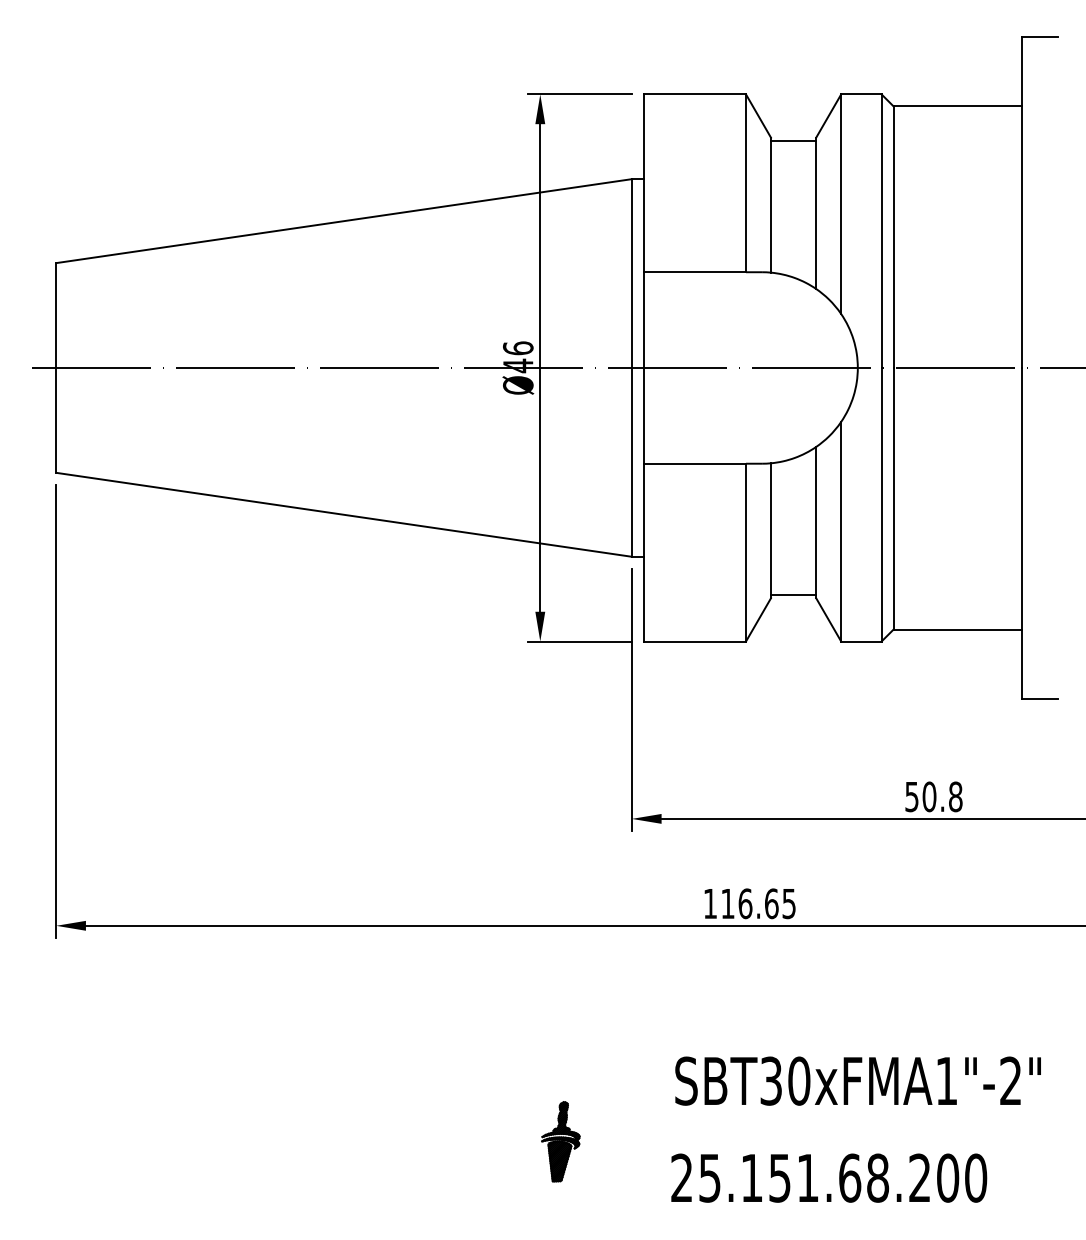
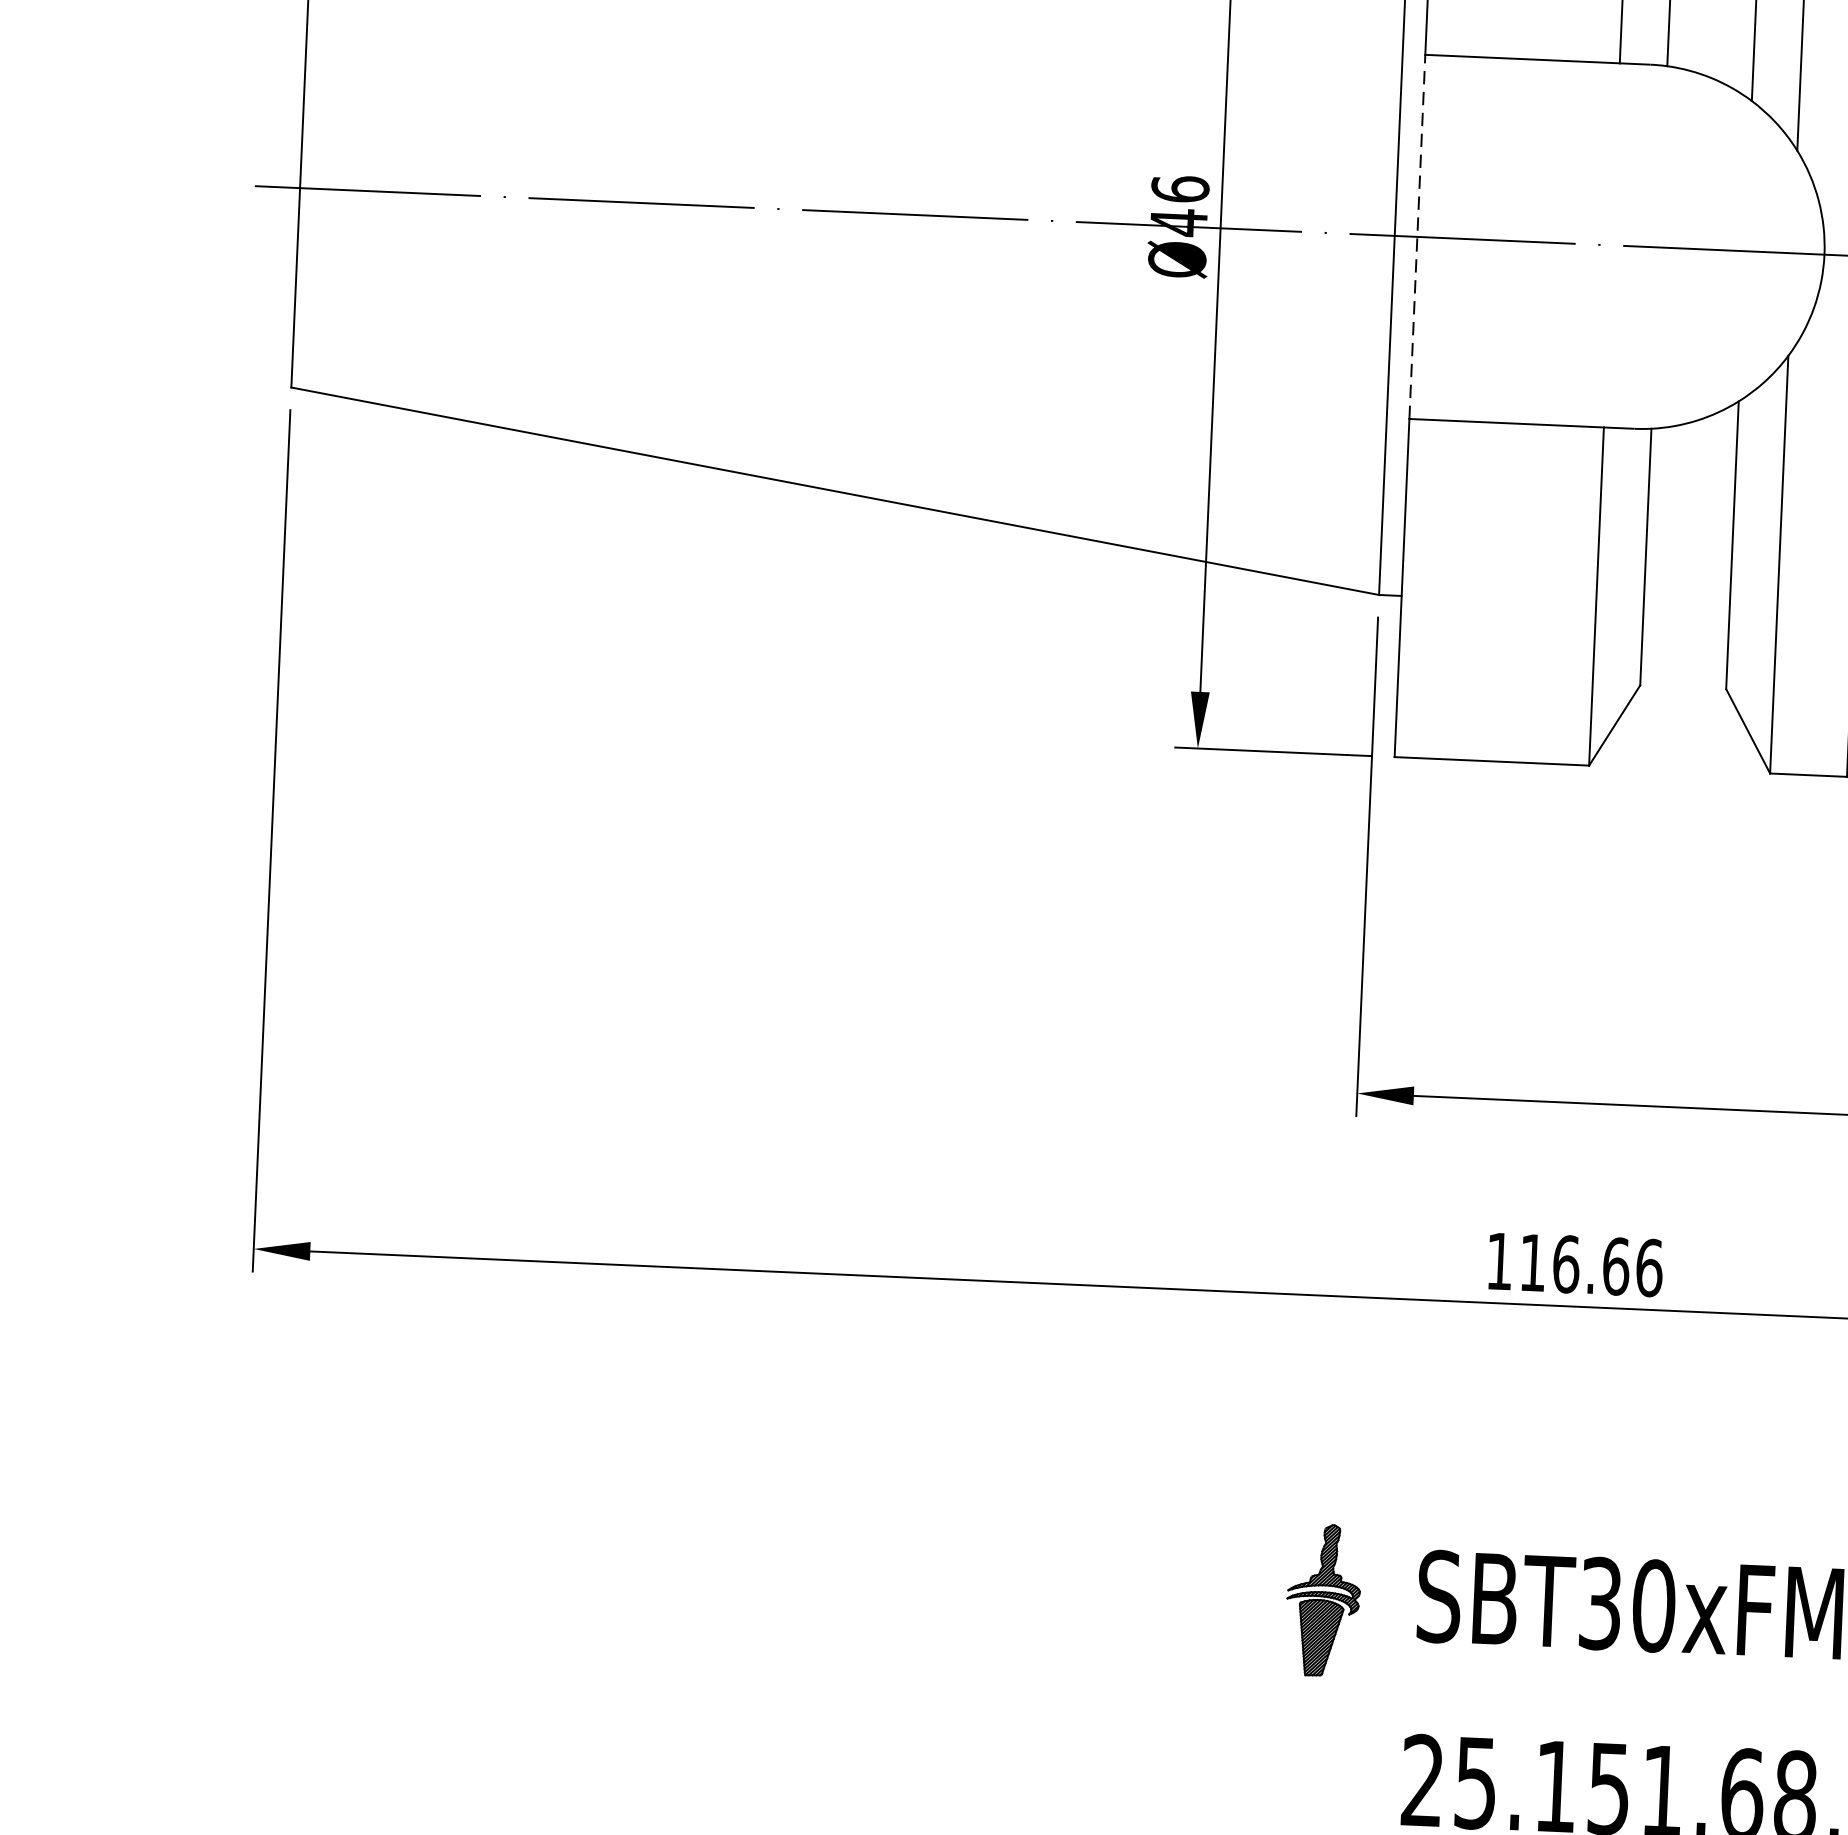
line: (643, 367) -> (1416, 235), solid -> dashed
line: (793, 595) -> (1683, 682), removed
text: (789, 903) -> (1650, 1267), 116.65 -> 116.66
part: (560, 1141) -> (1323, 1599), moved

